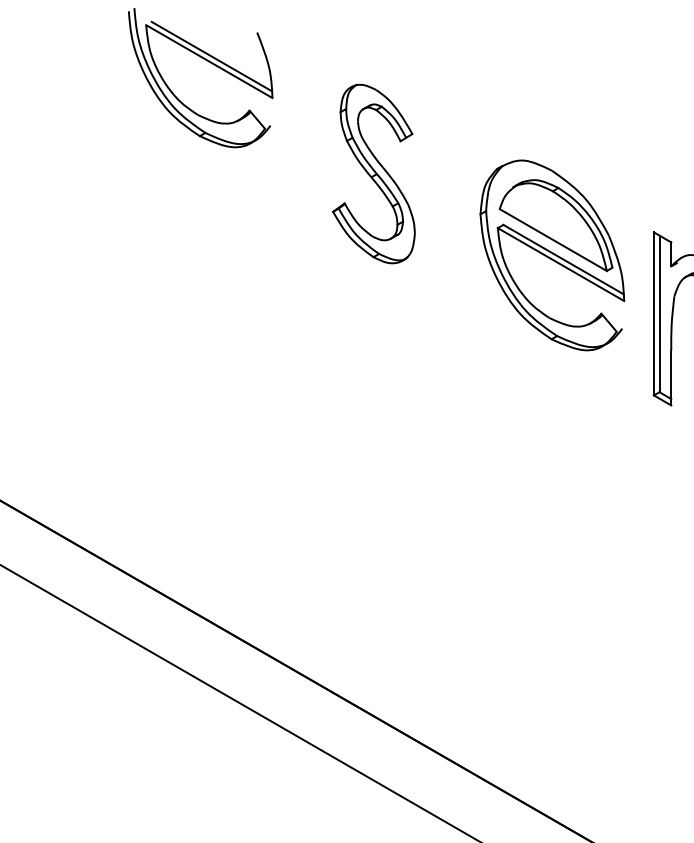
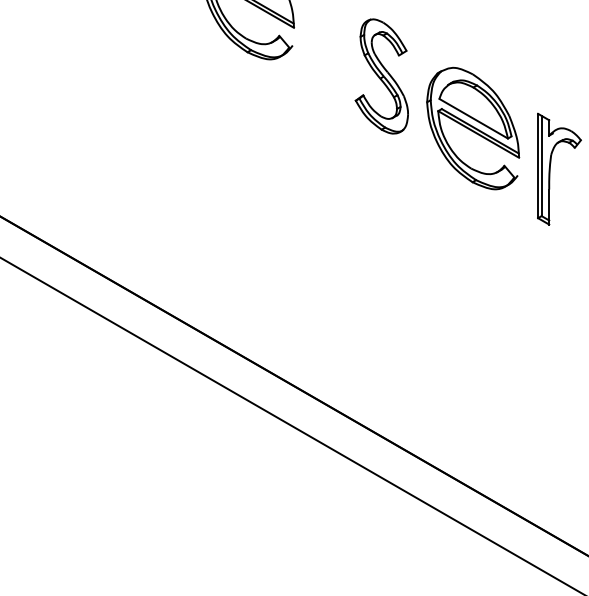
part: (373, 174) -> (381, 76), moved

